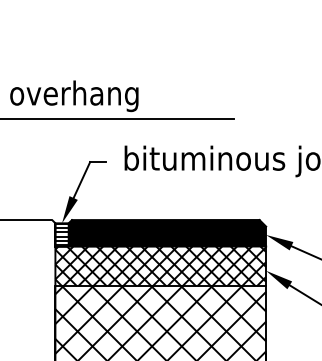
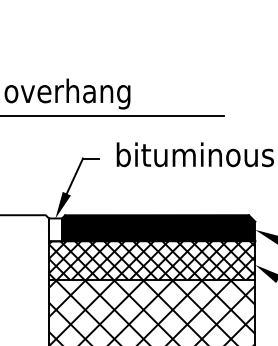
hatch: (61, 234) -> (54, 229), removed

